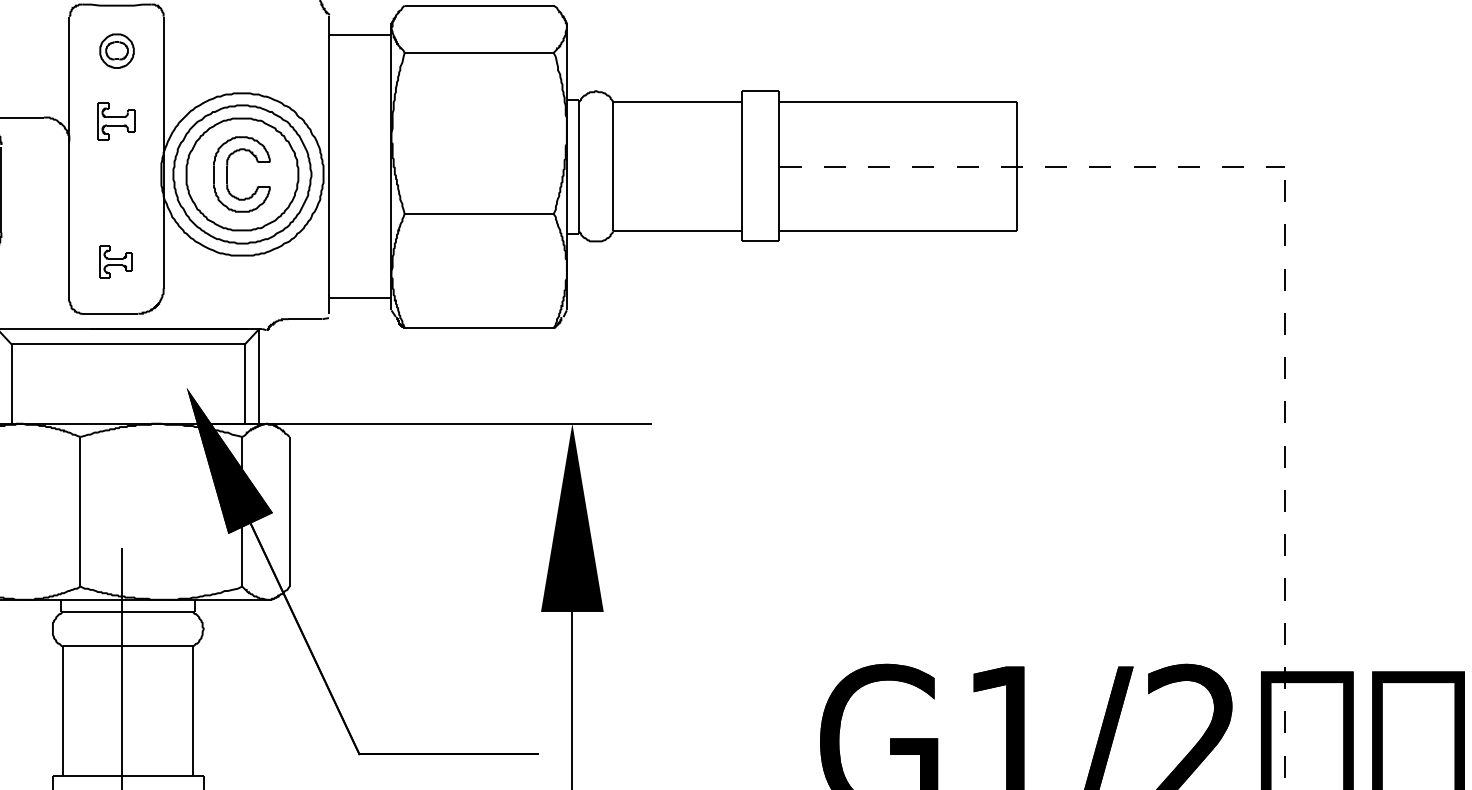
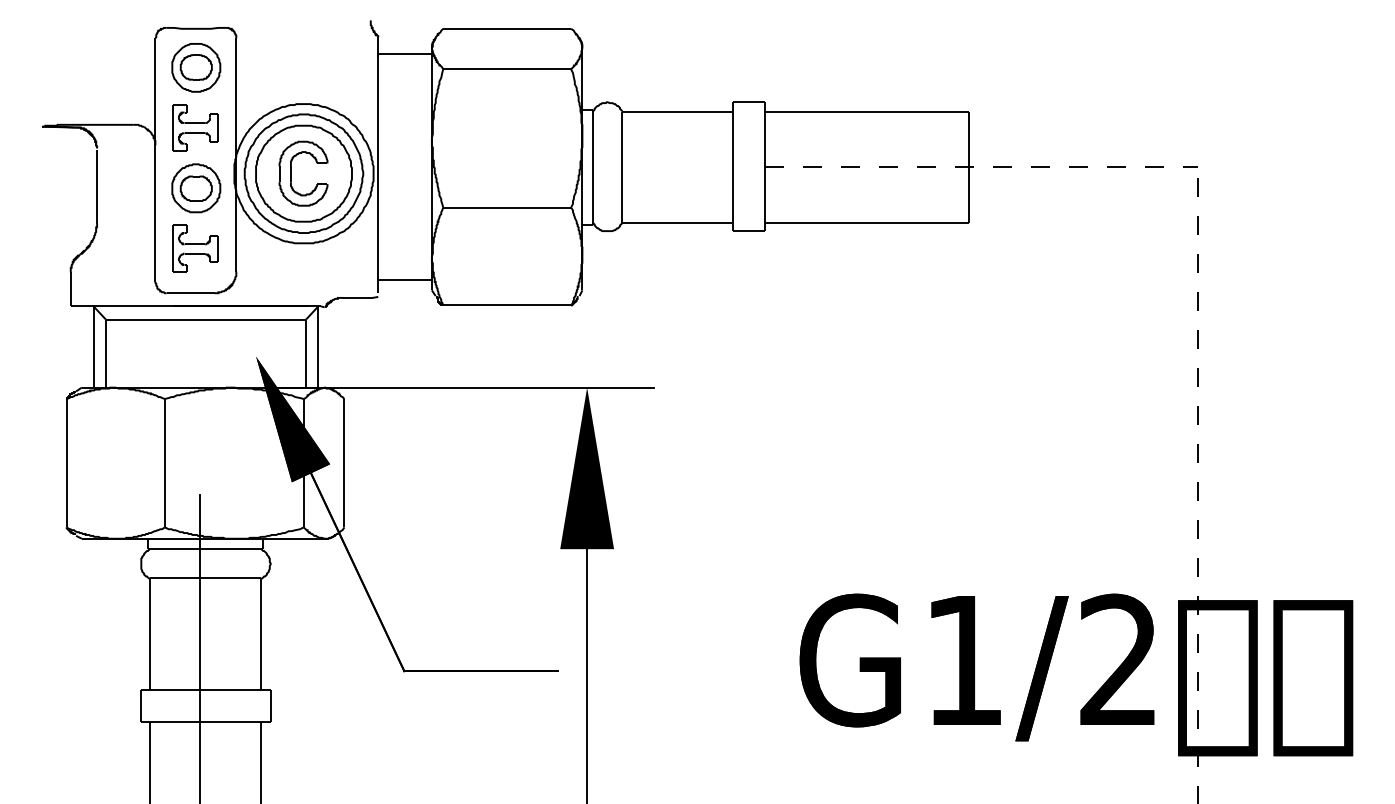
part: (117, 50) -> (196, 67), size x1.67
part: (116, 120) -> (195, 127), size x1.43
part: (117, 191) -> (196, 188), added
part: (116, 261) -> (195, 248), size x1.67

